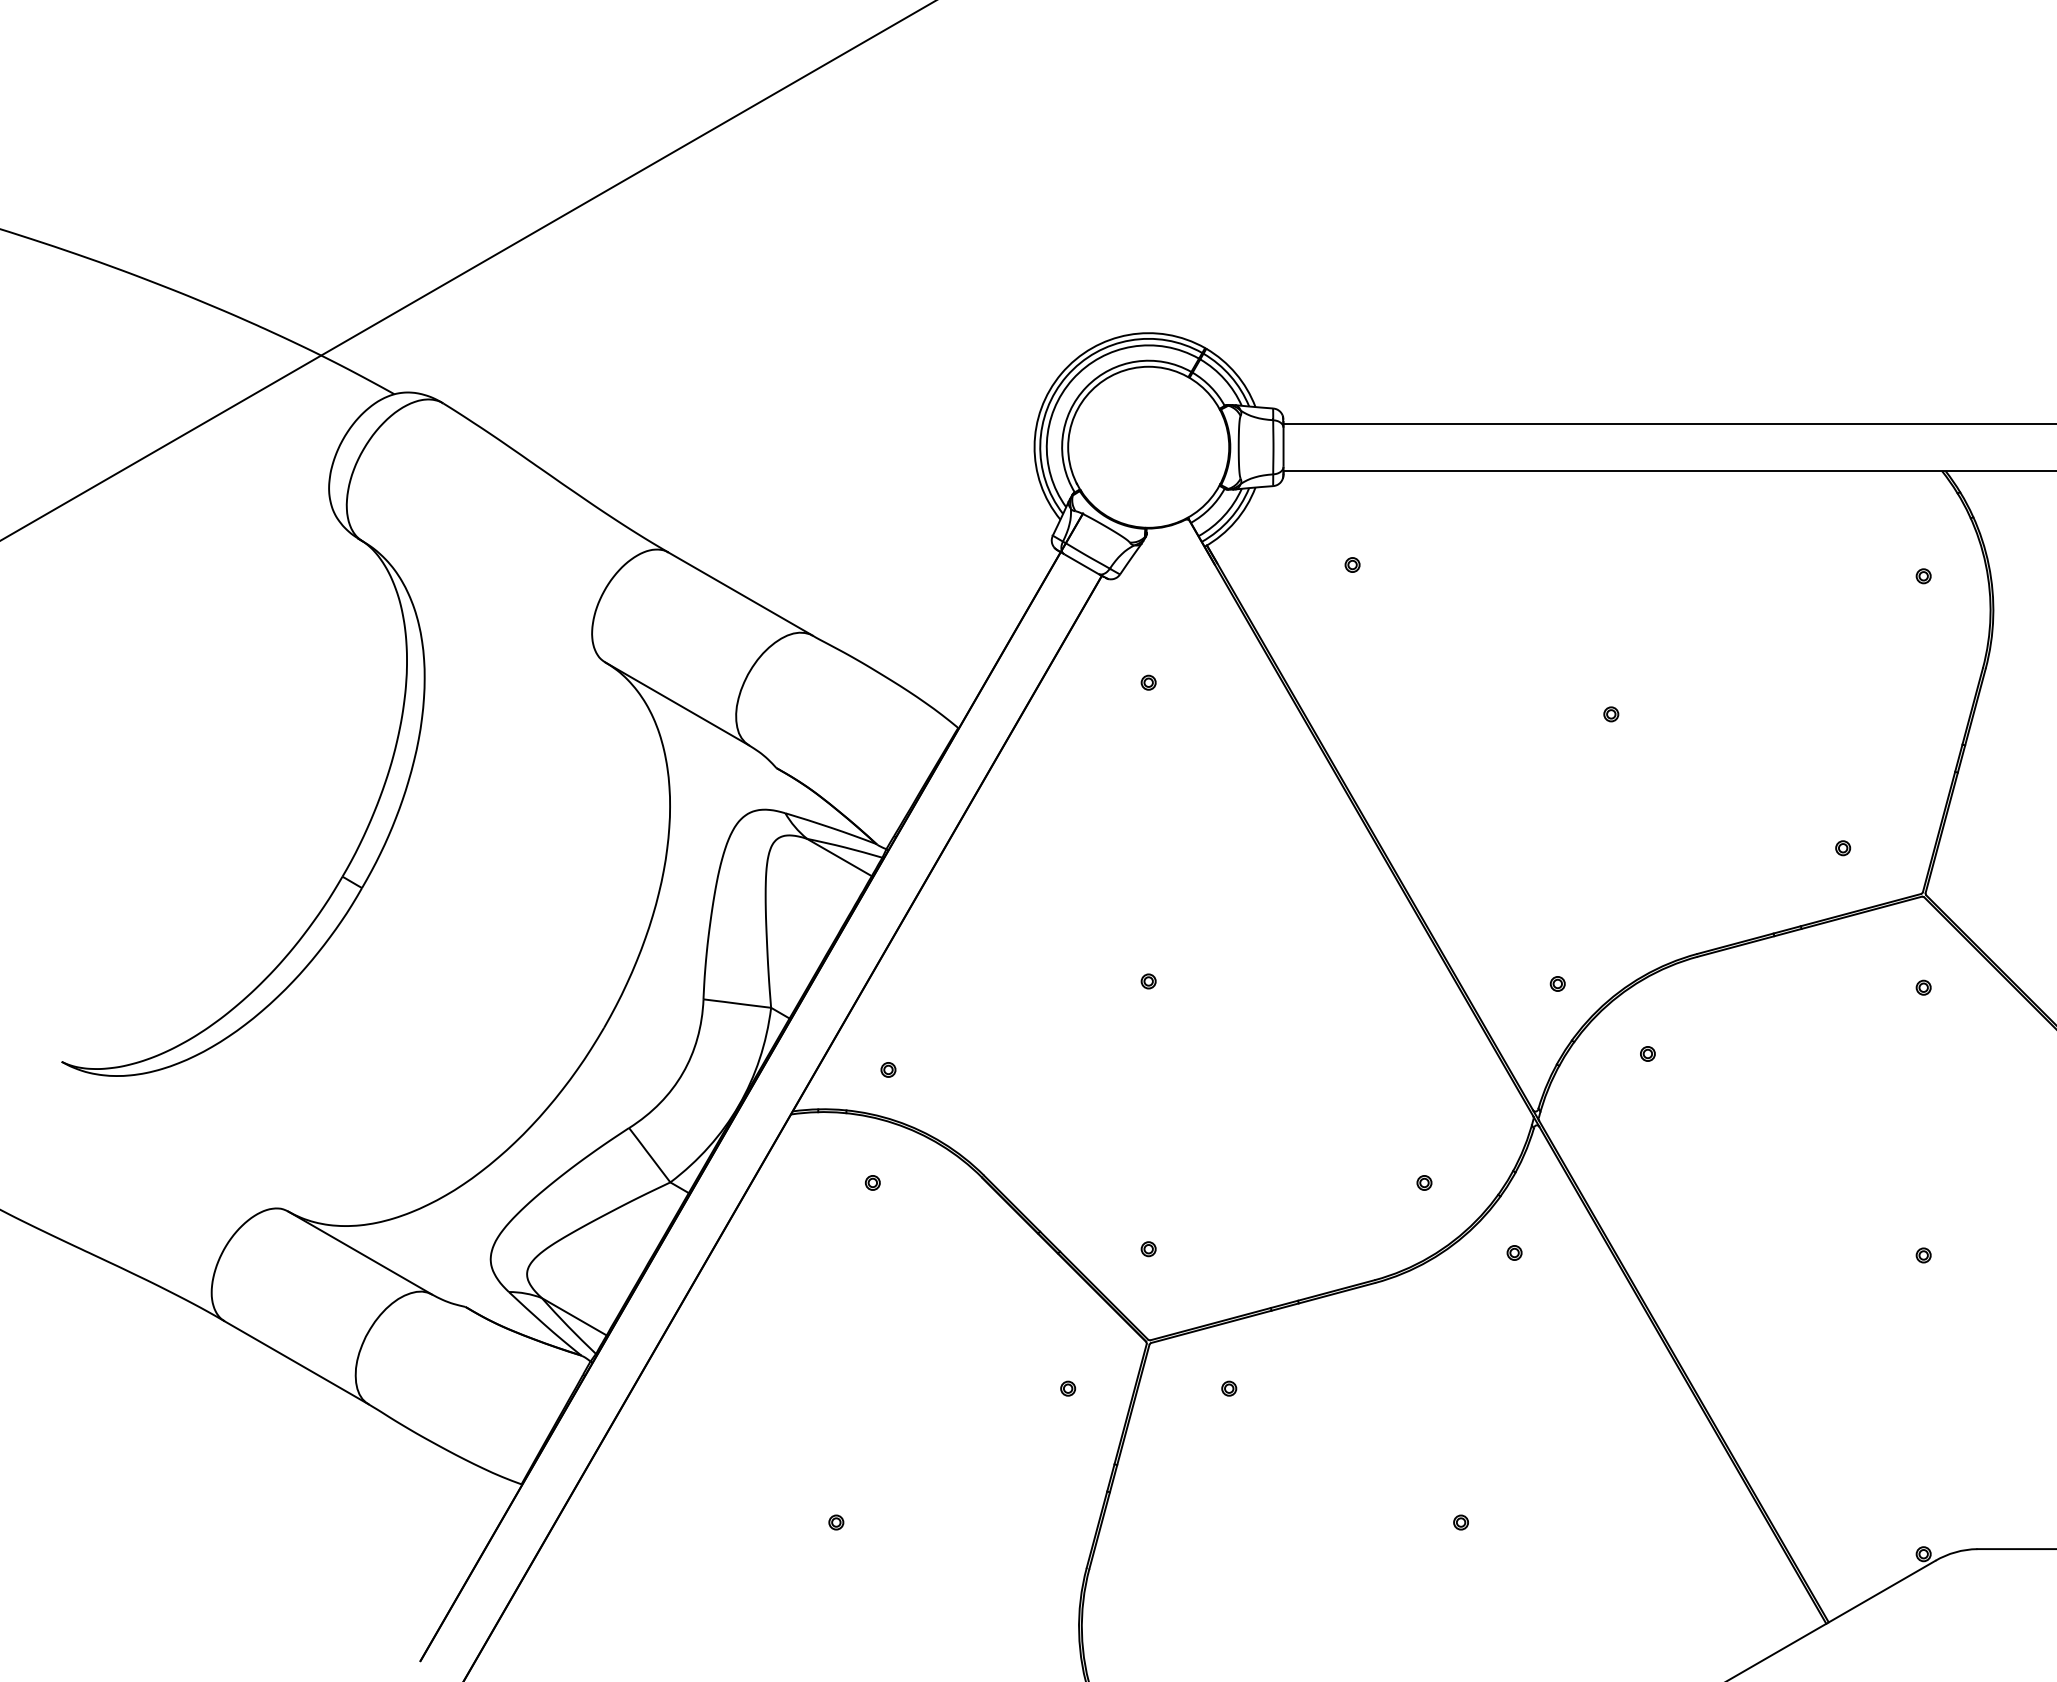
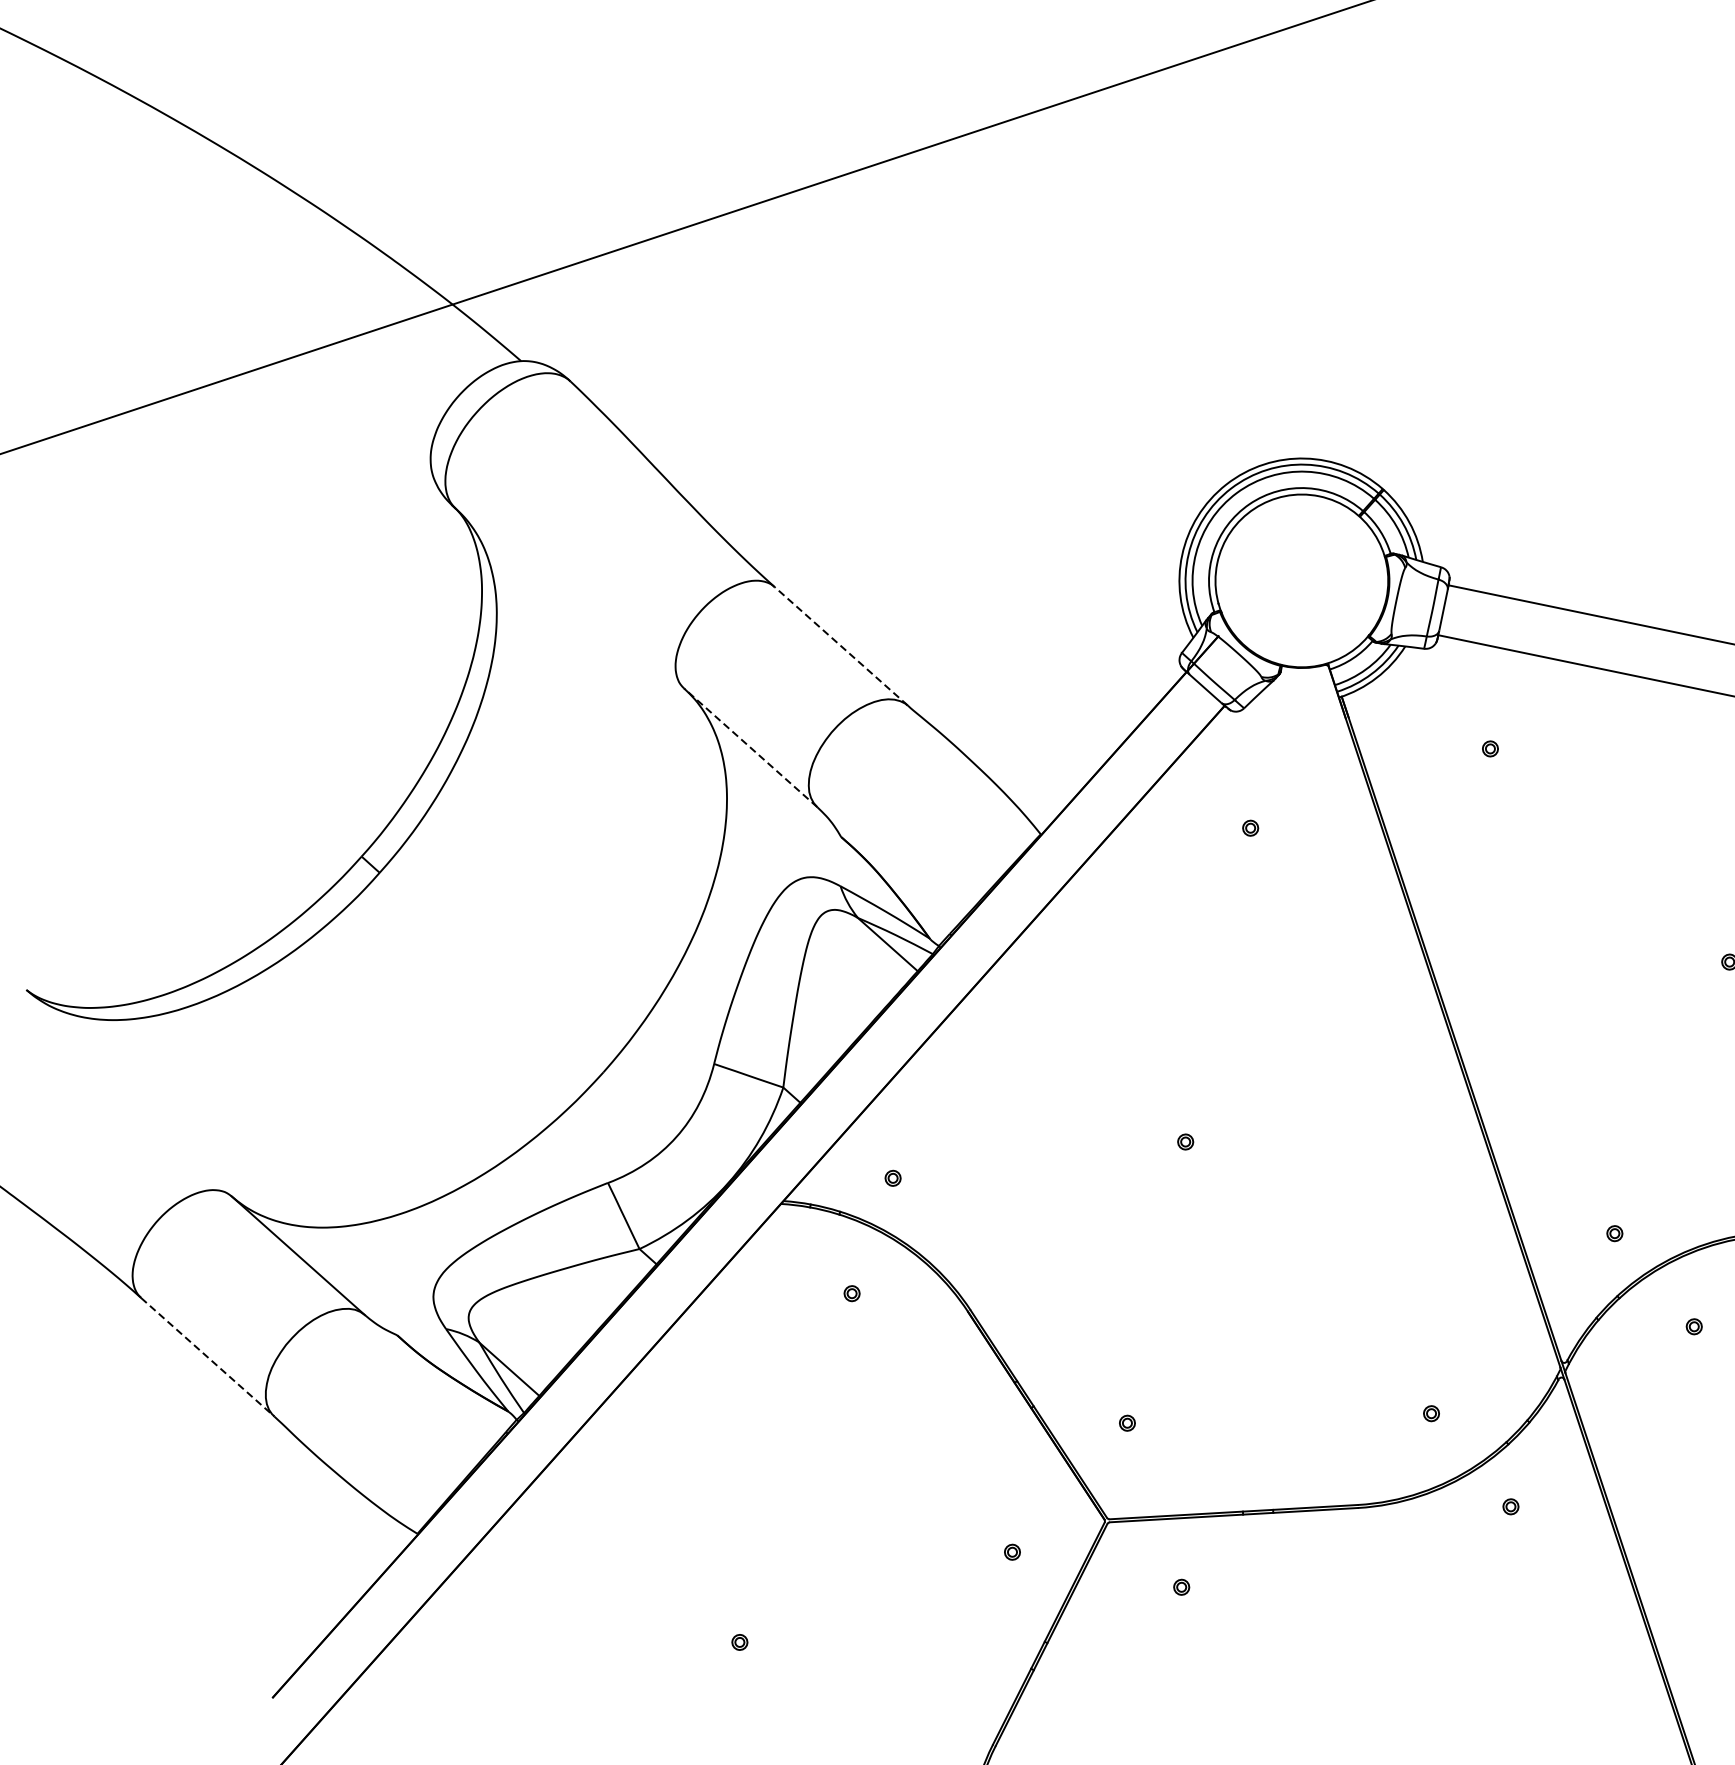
line: (740, 593) -> (841, 645), solid -> dashed
line: (676, 703) -> (750, 747), solid -> dashed
line: (297, 1363) -> (208, 1358), solid -> dashed

